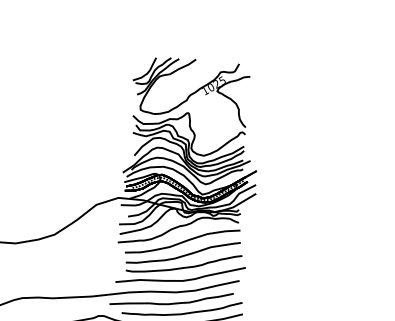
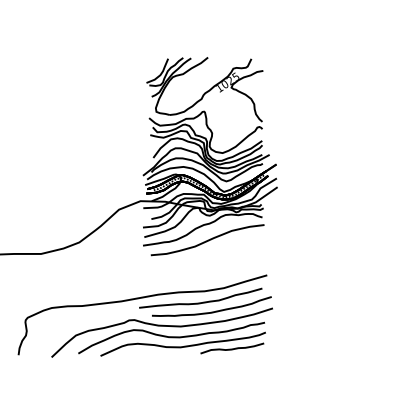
part: (180, 262) -> (207, 261), removed

